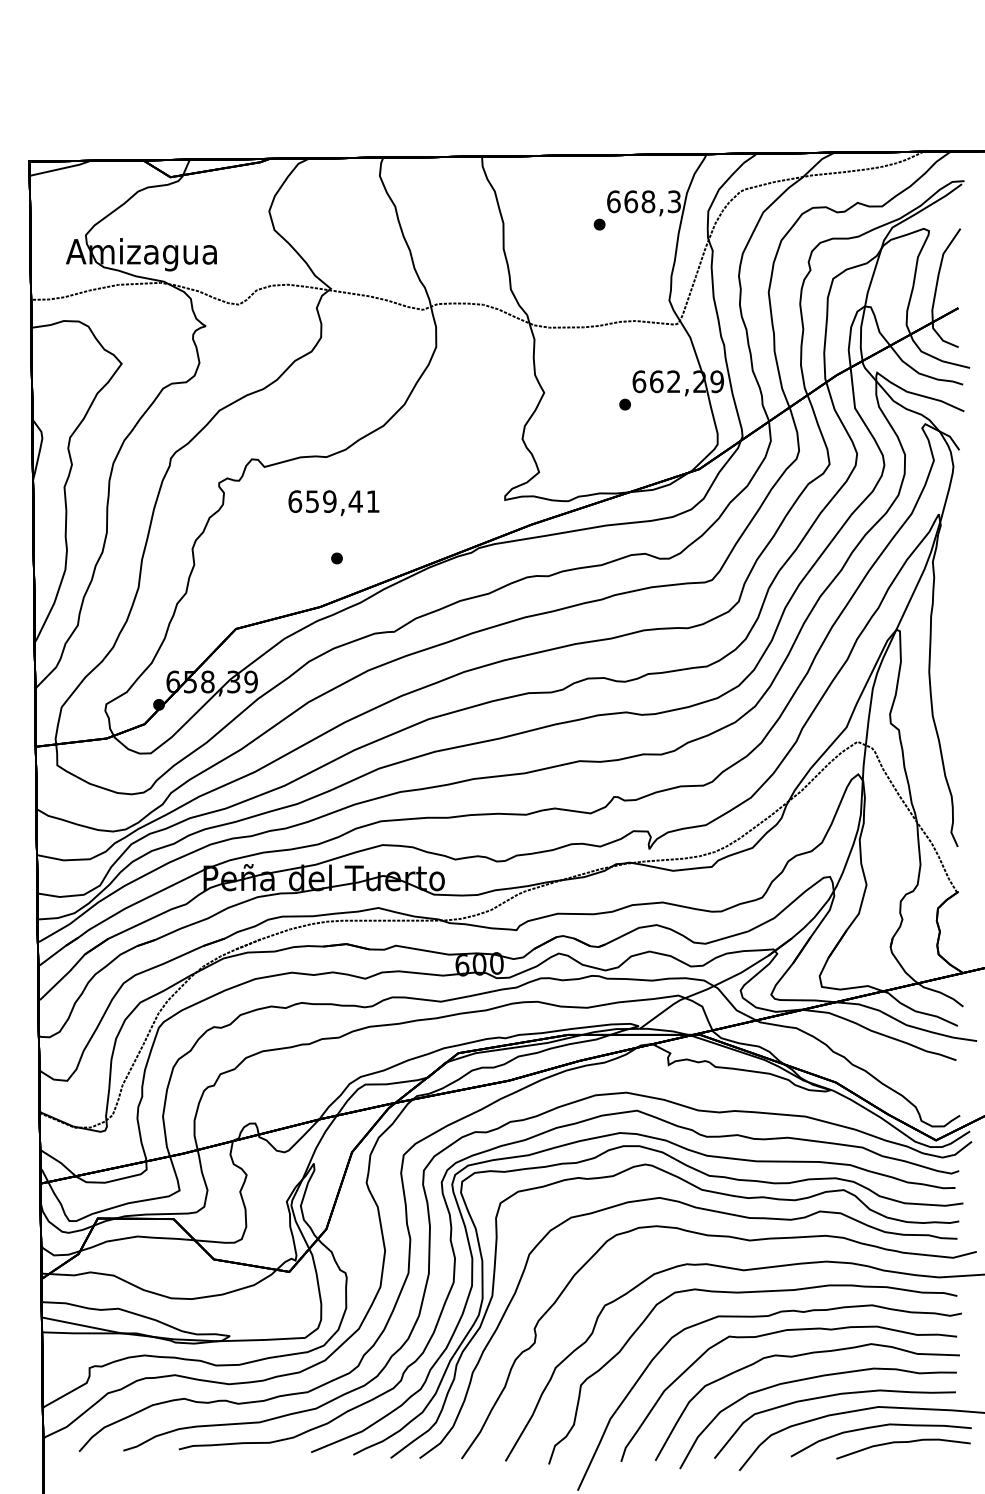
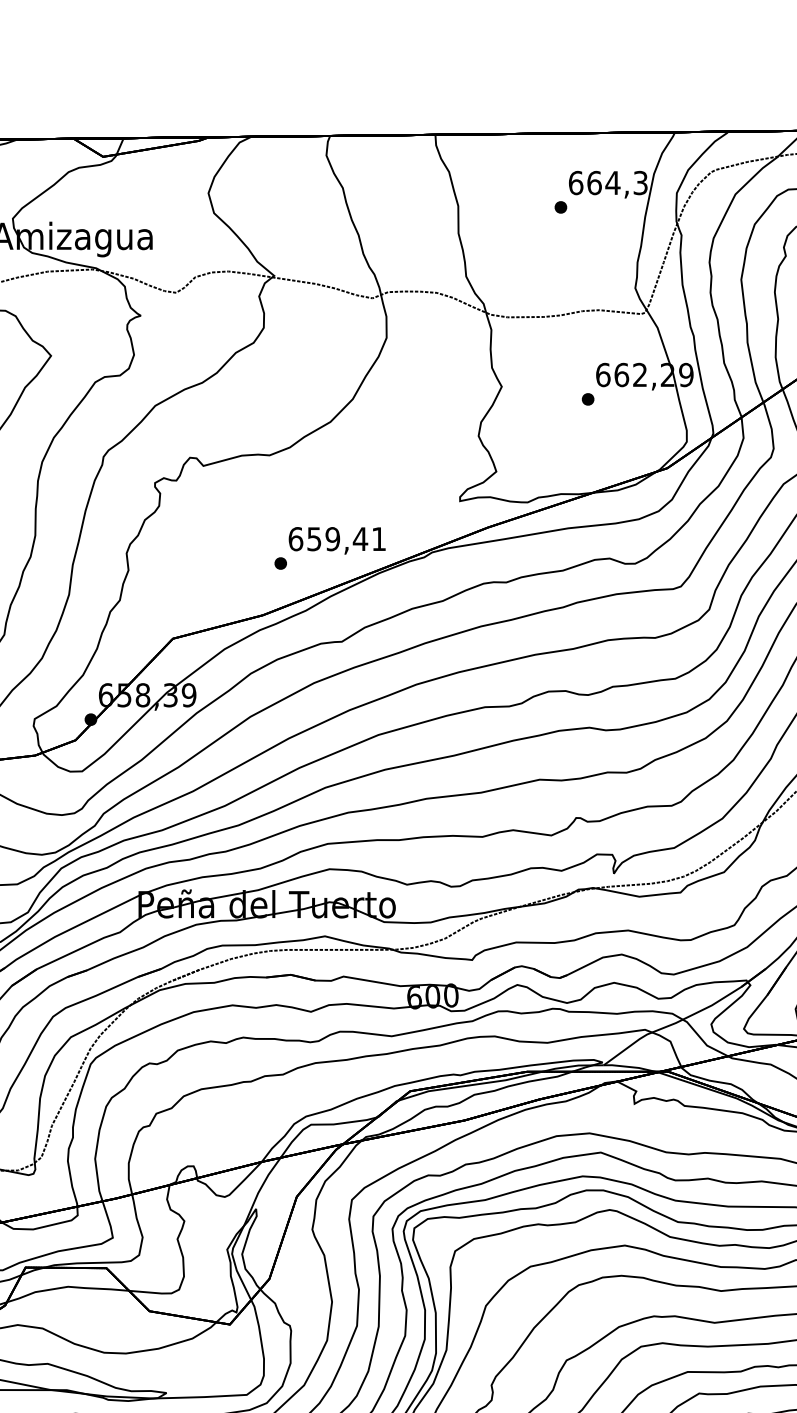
text: (648, 201) -> (613, 182), 668,3 -> 664,3
text: (333, 503) -> (336, 541), moved

